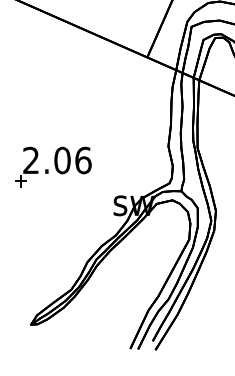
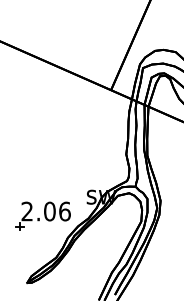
part: (52, 166) -> (42, 215), moved

